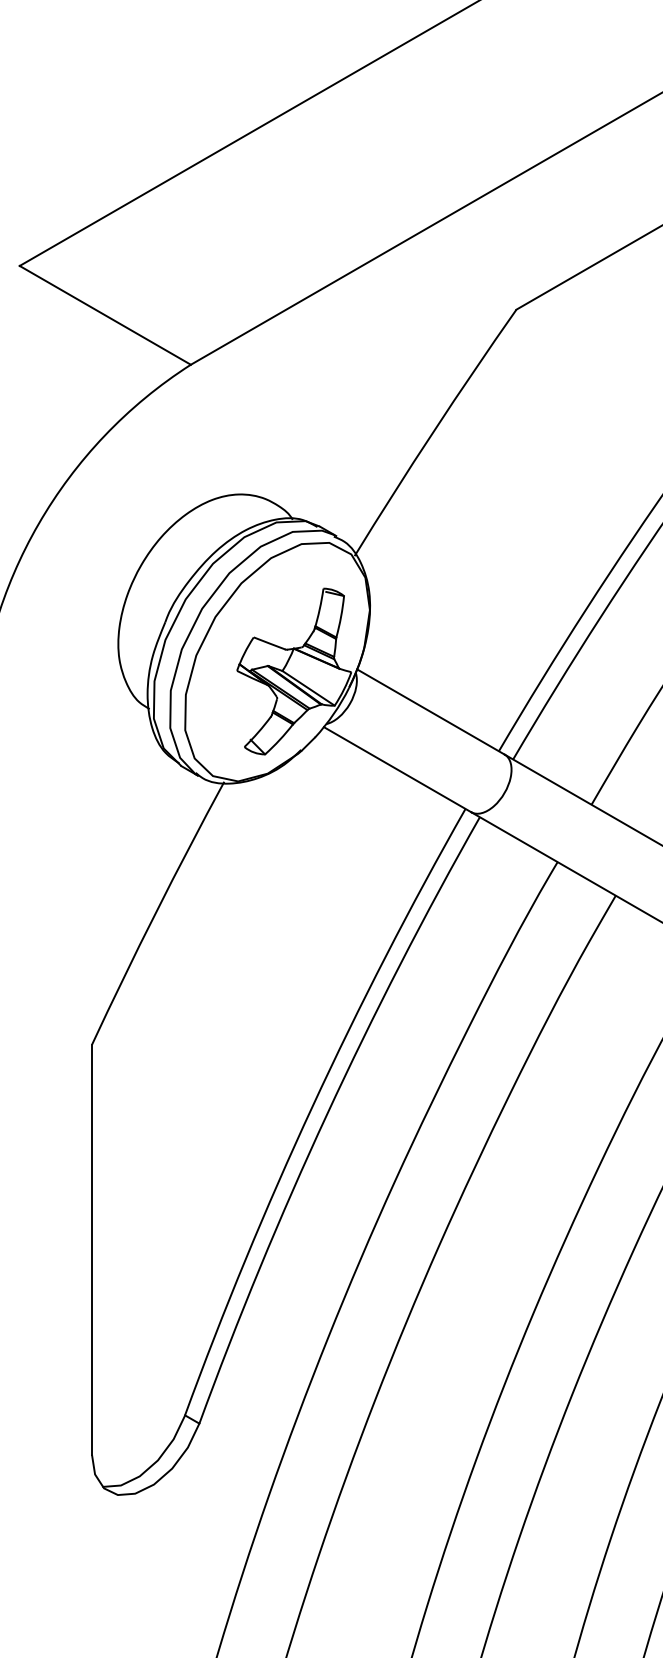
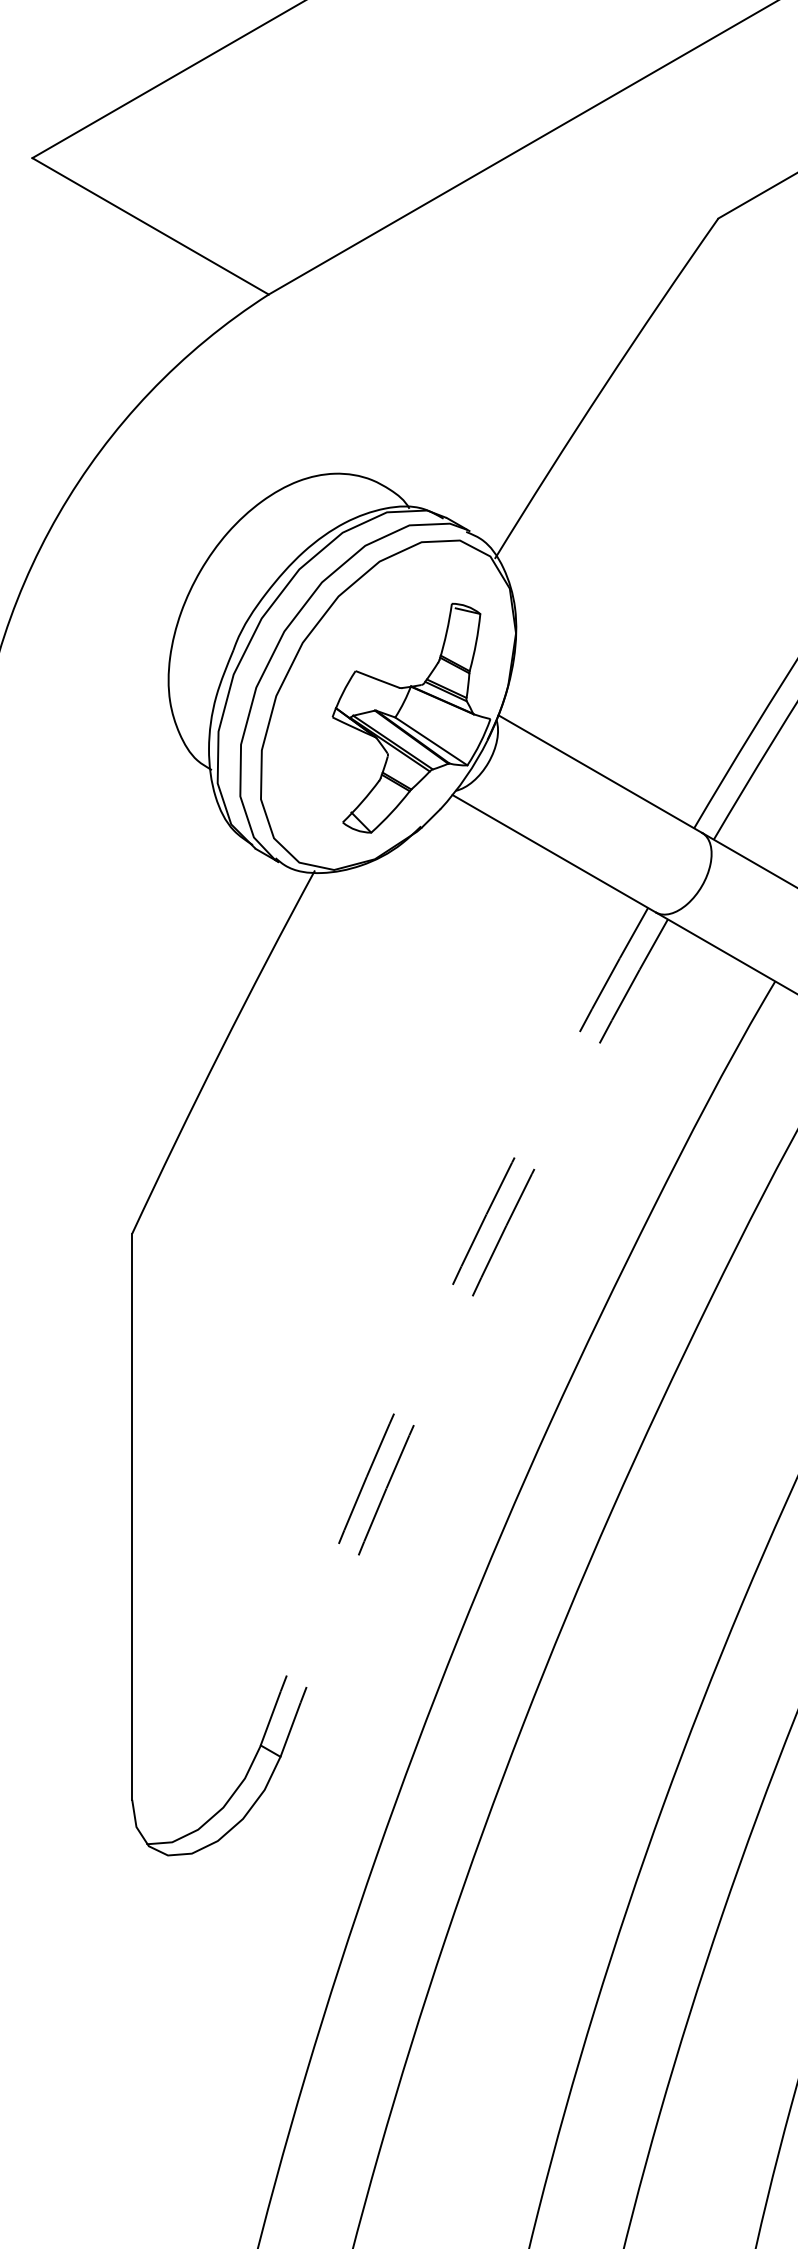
arc: (312, 1106) -> (436, 1318), solid -> dashed
arc: (327, 1114) -> (457, 1329), solid -> dashed

